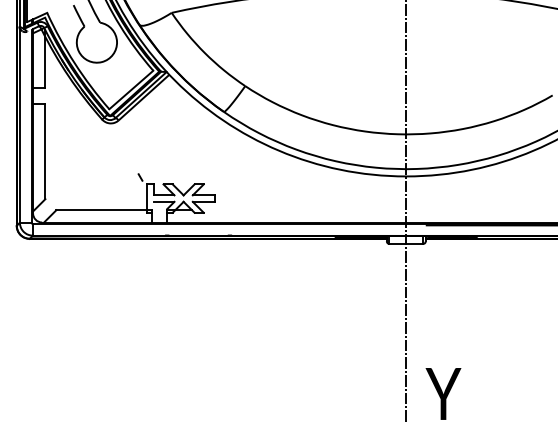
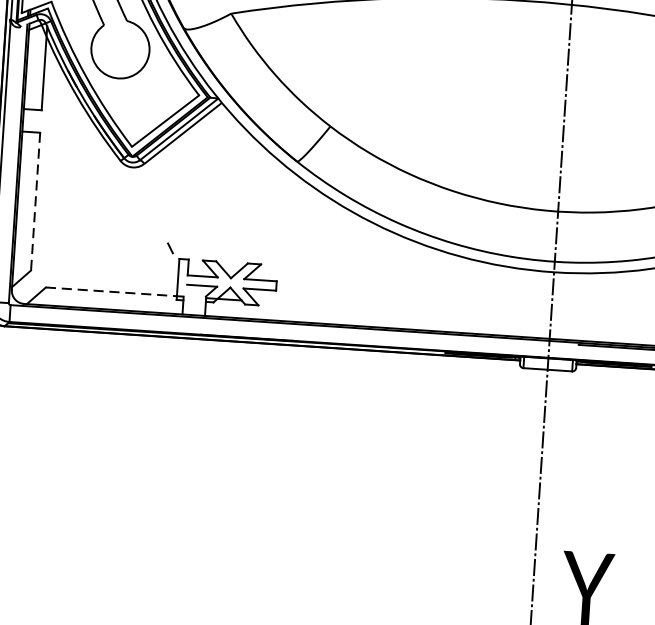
line: (45, 151) -> (35, 201), solid -> dashed
line: (104, 210) -> (115, 292), solid -> dashed

